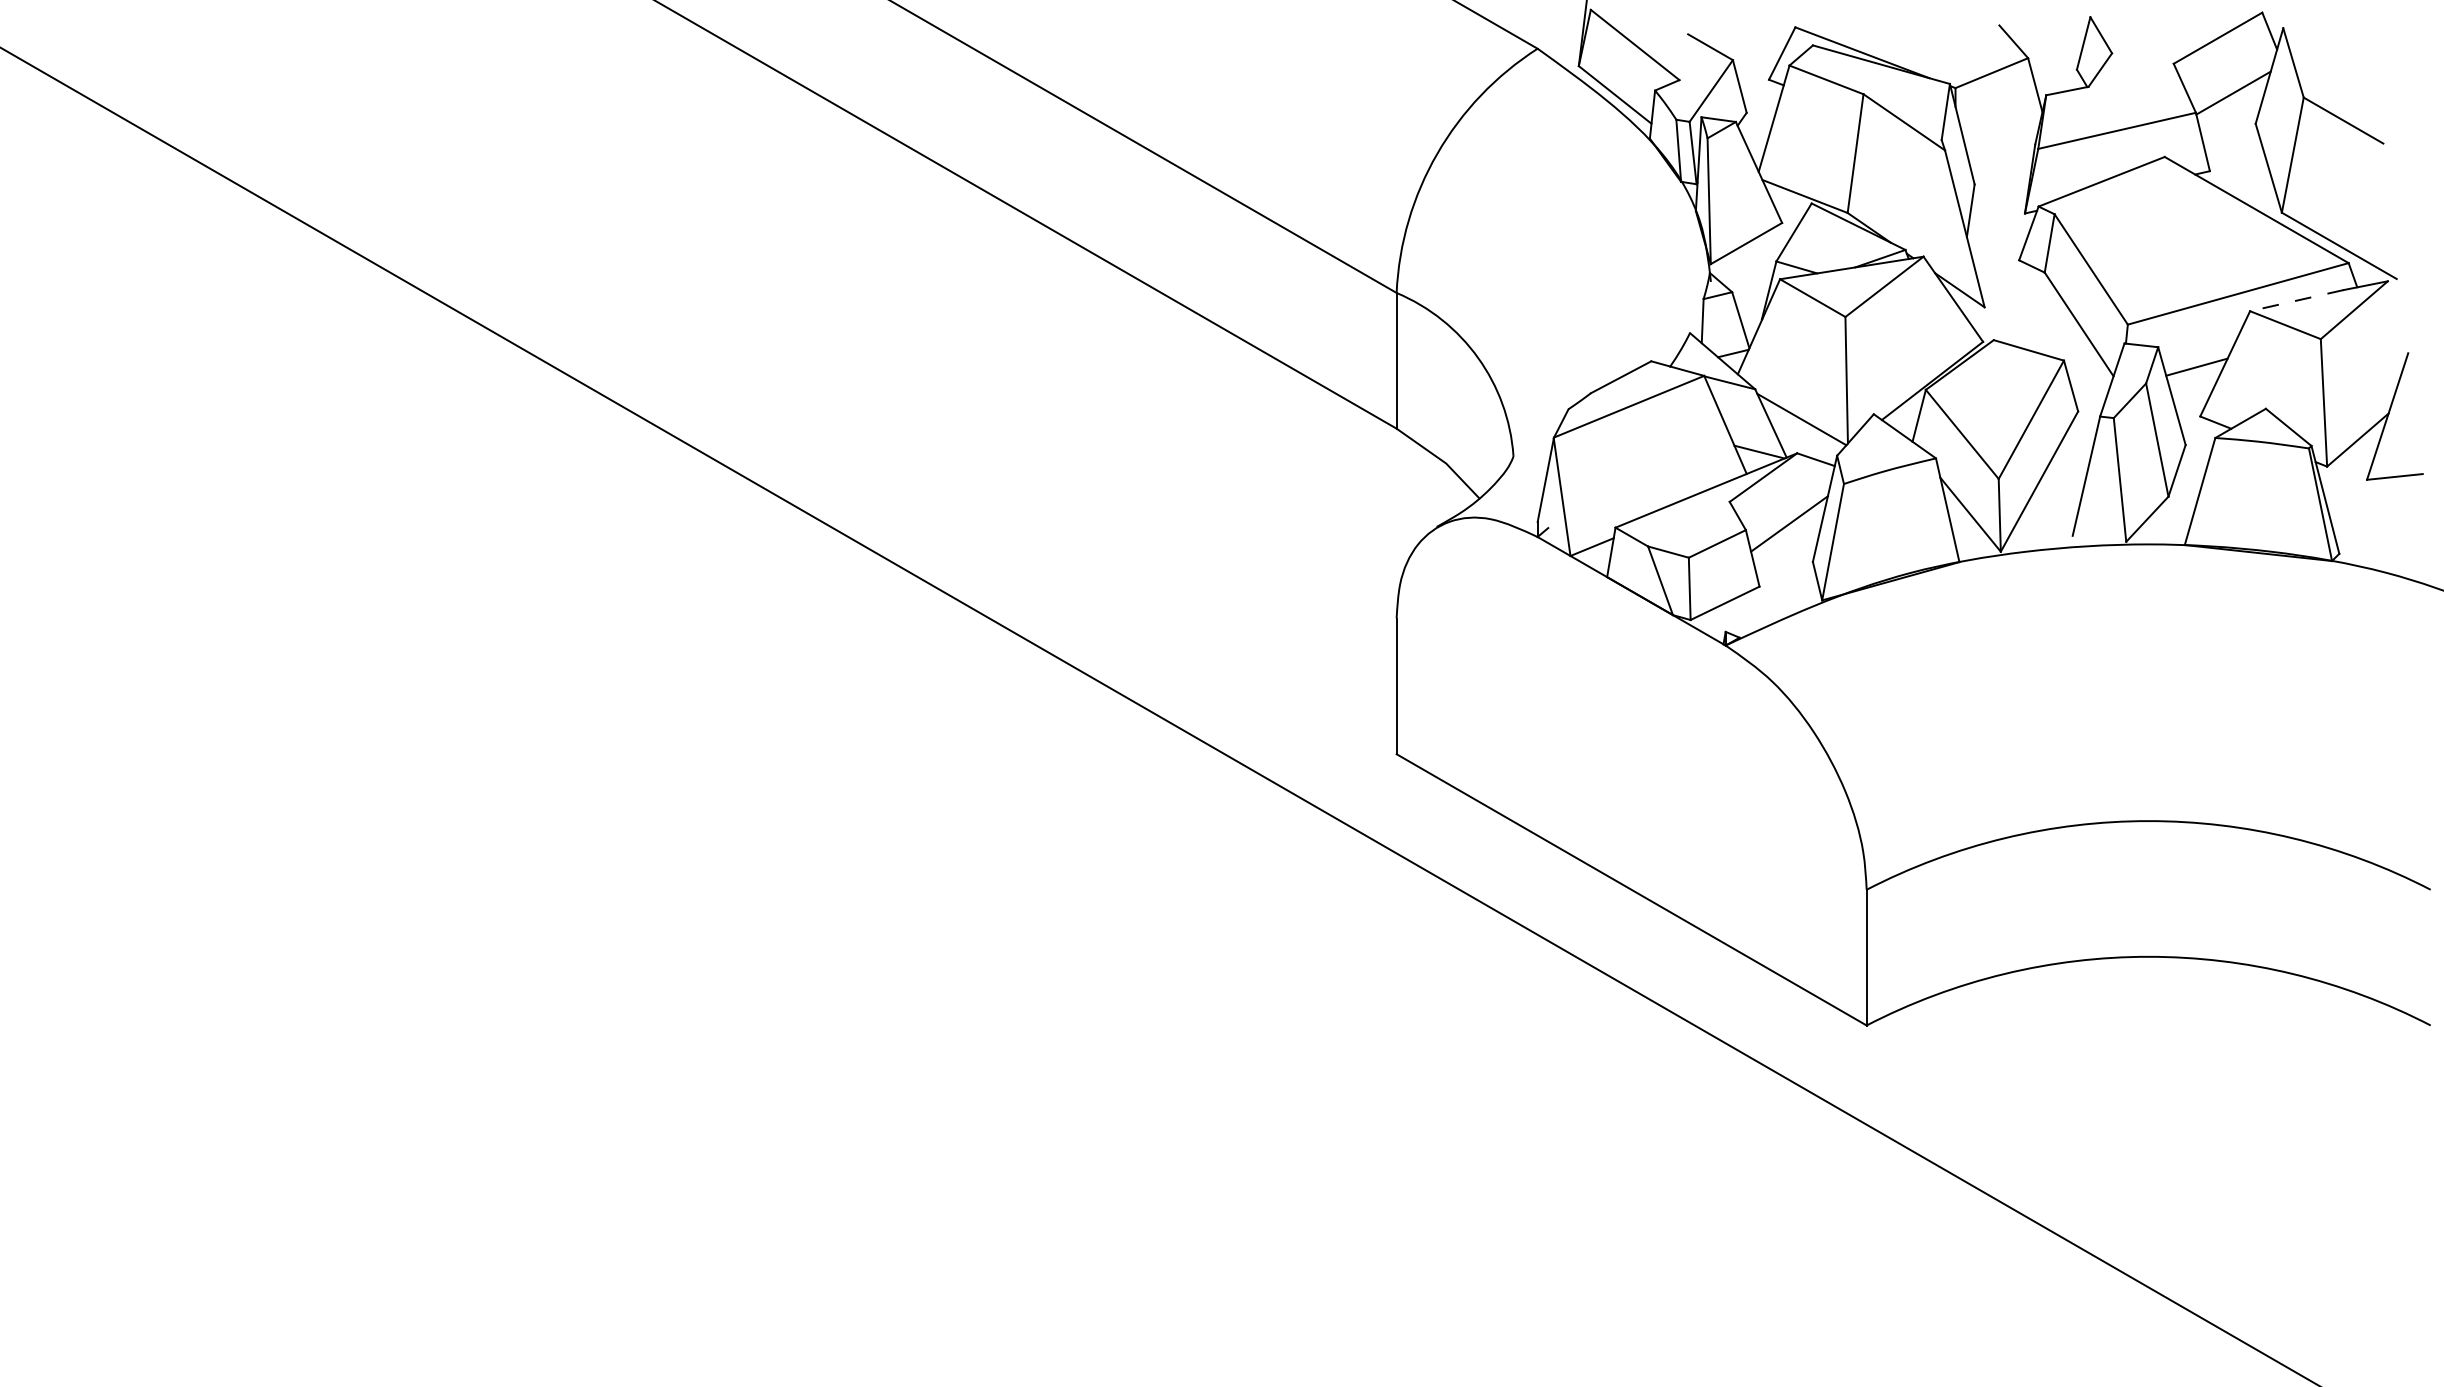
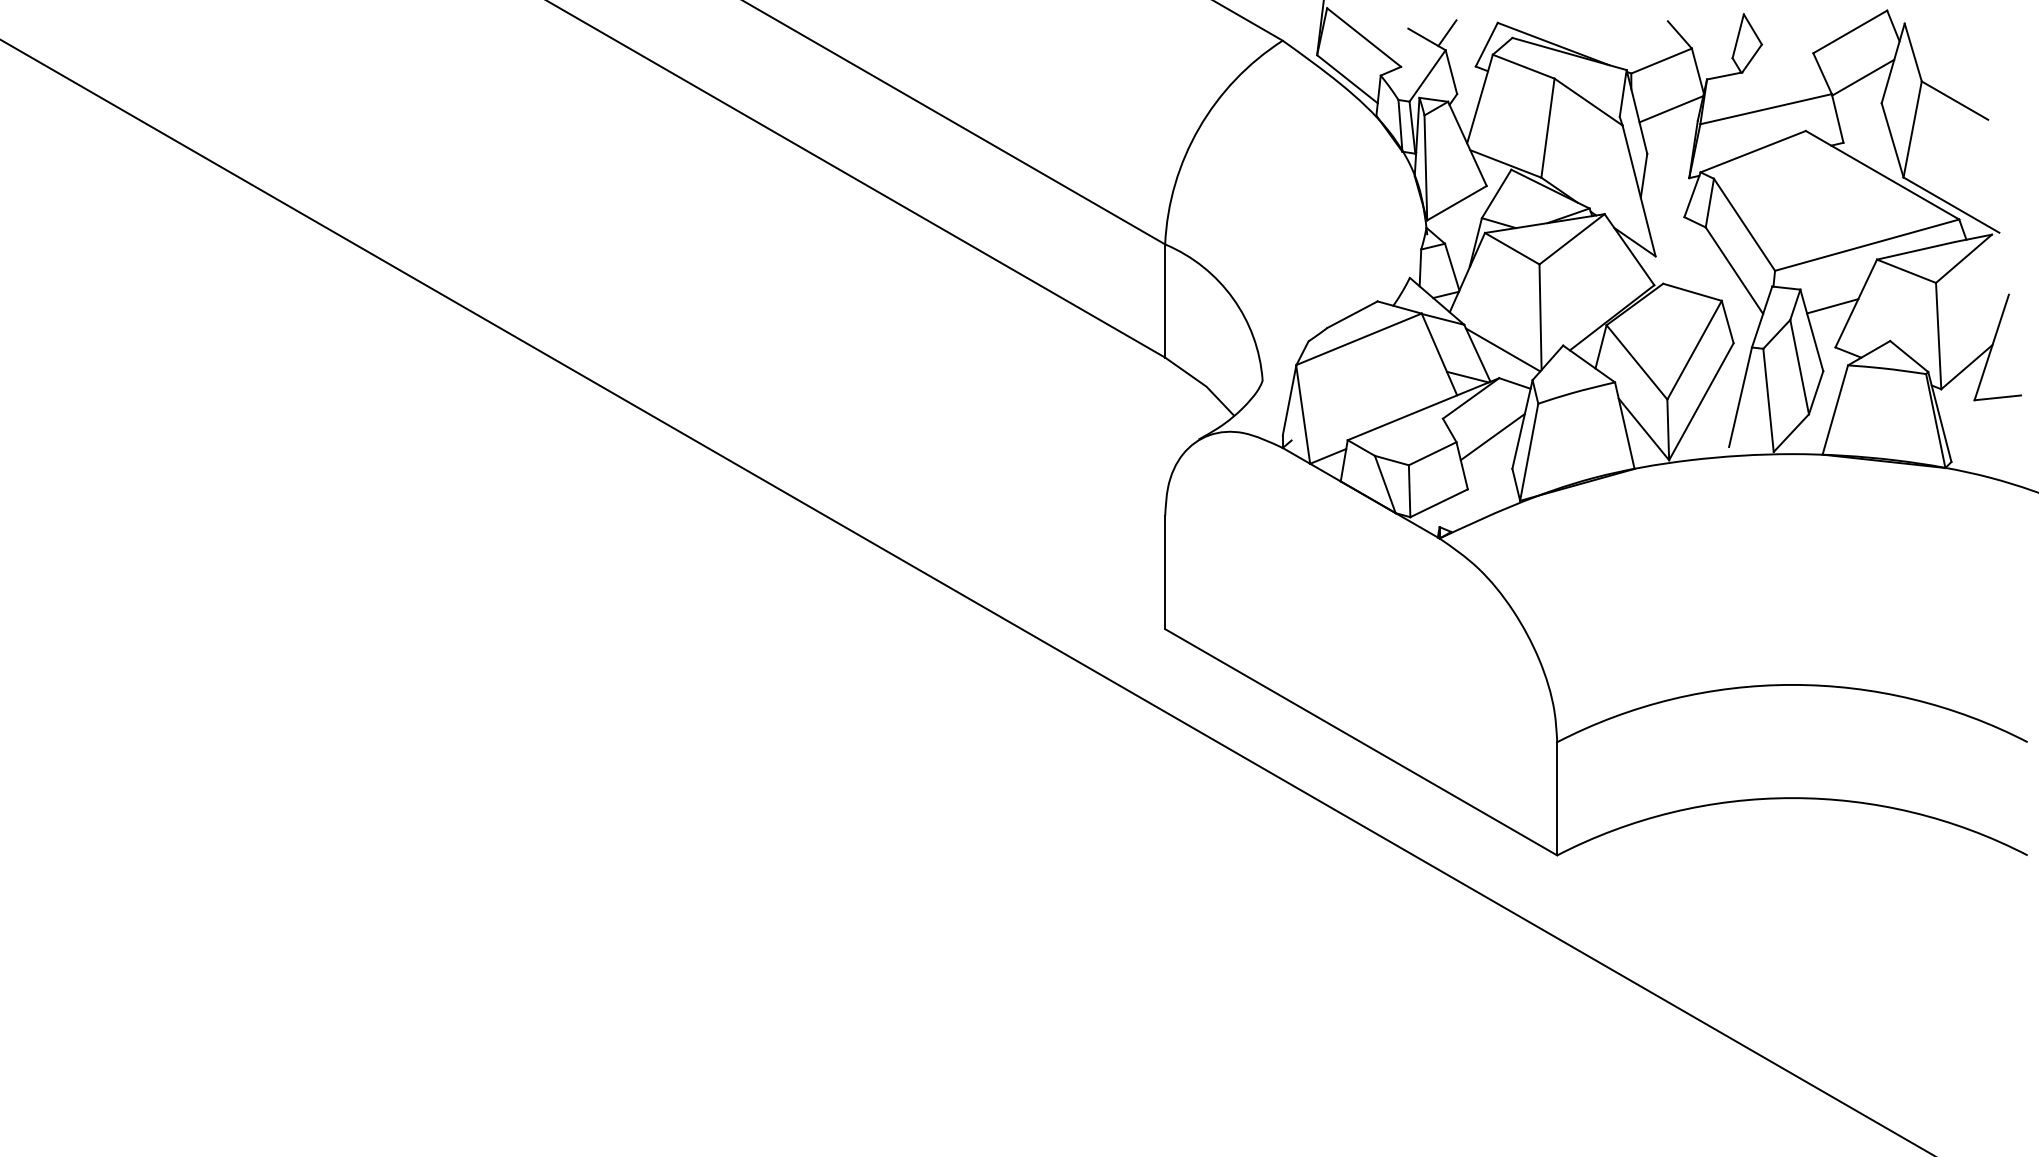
line: (1734, 39) -> (1446, 32), added
line: (2003, 130) -> (1671, 108), added
line: (2296, 300) -> (1915, 250), dashed -> solid

